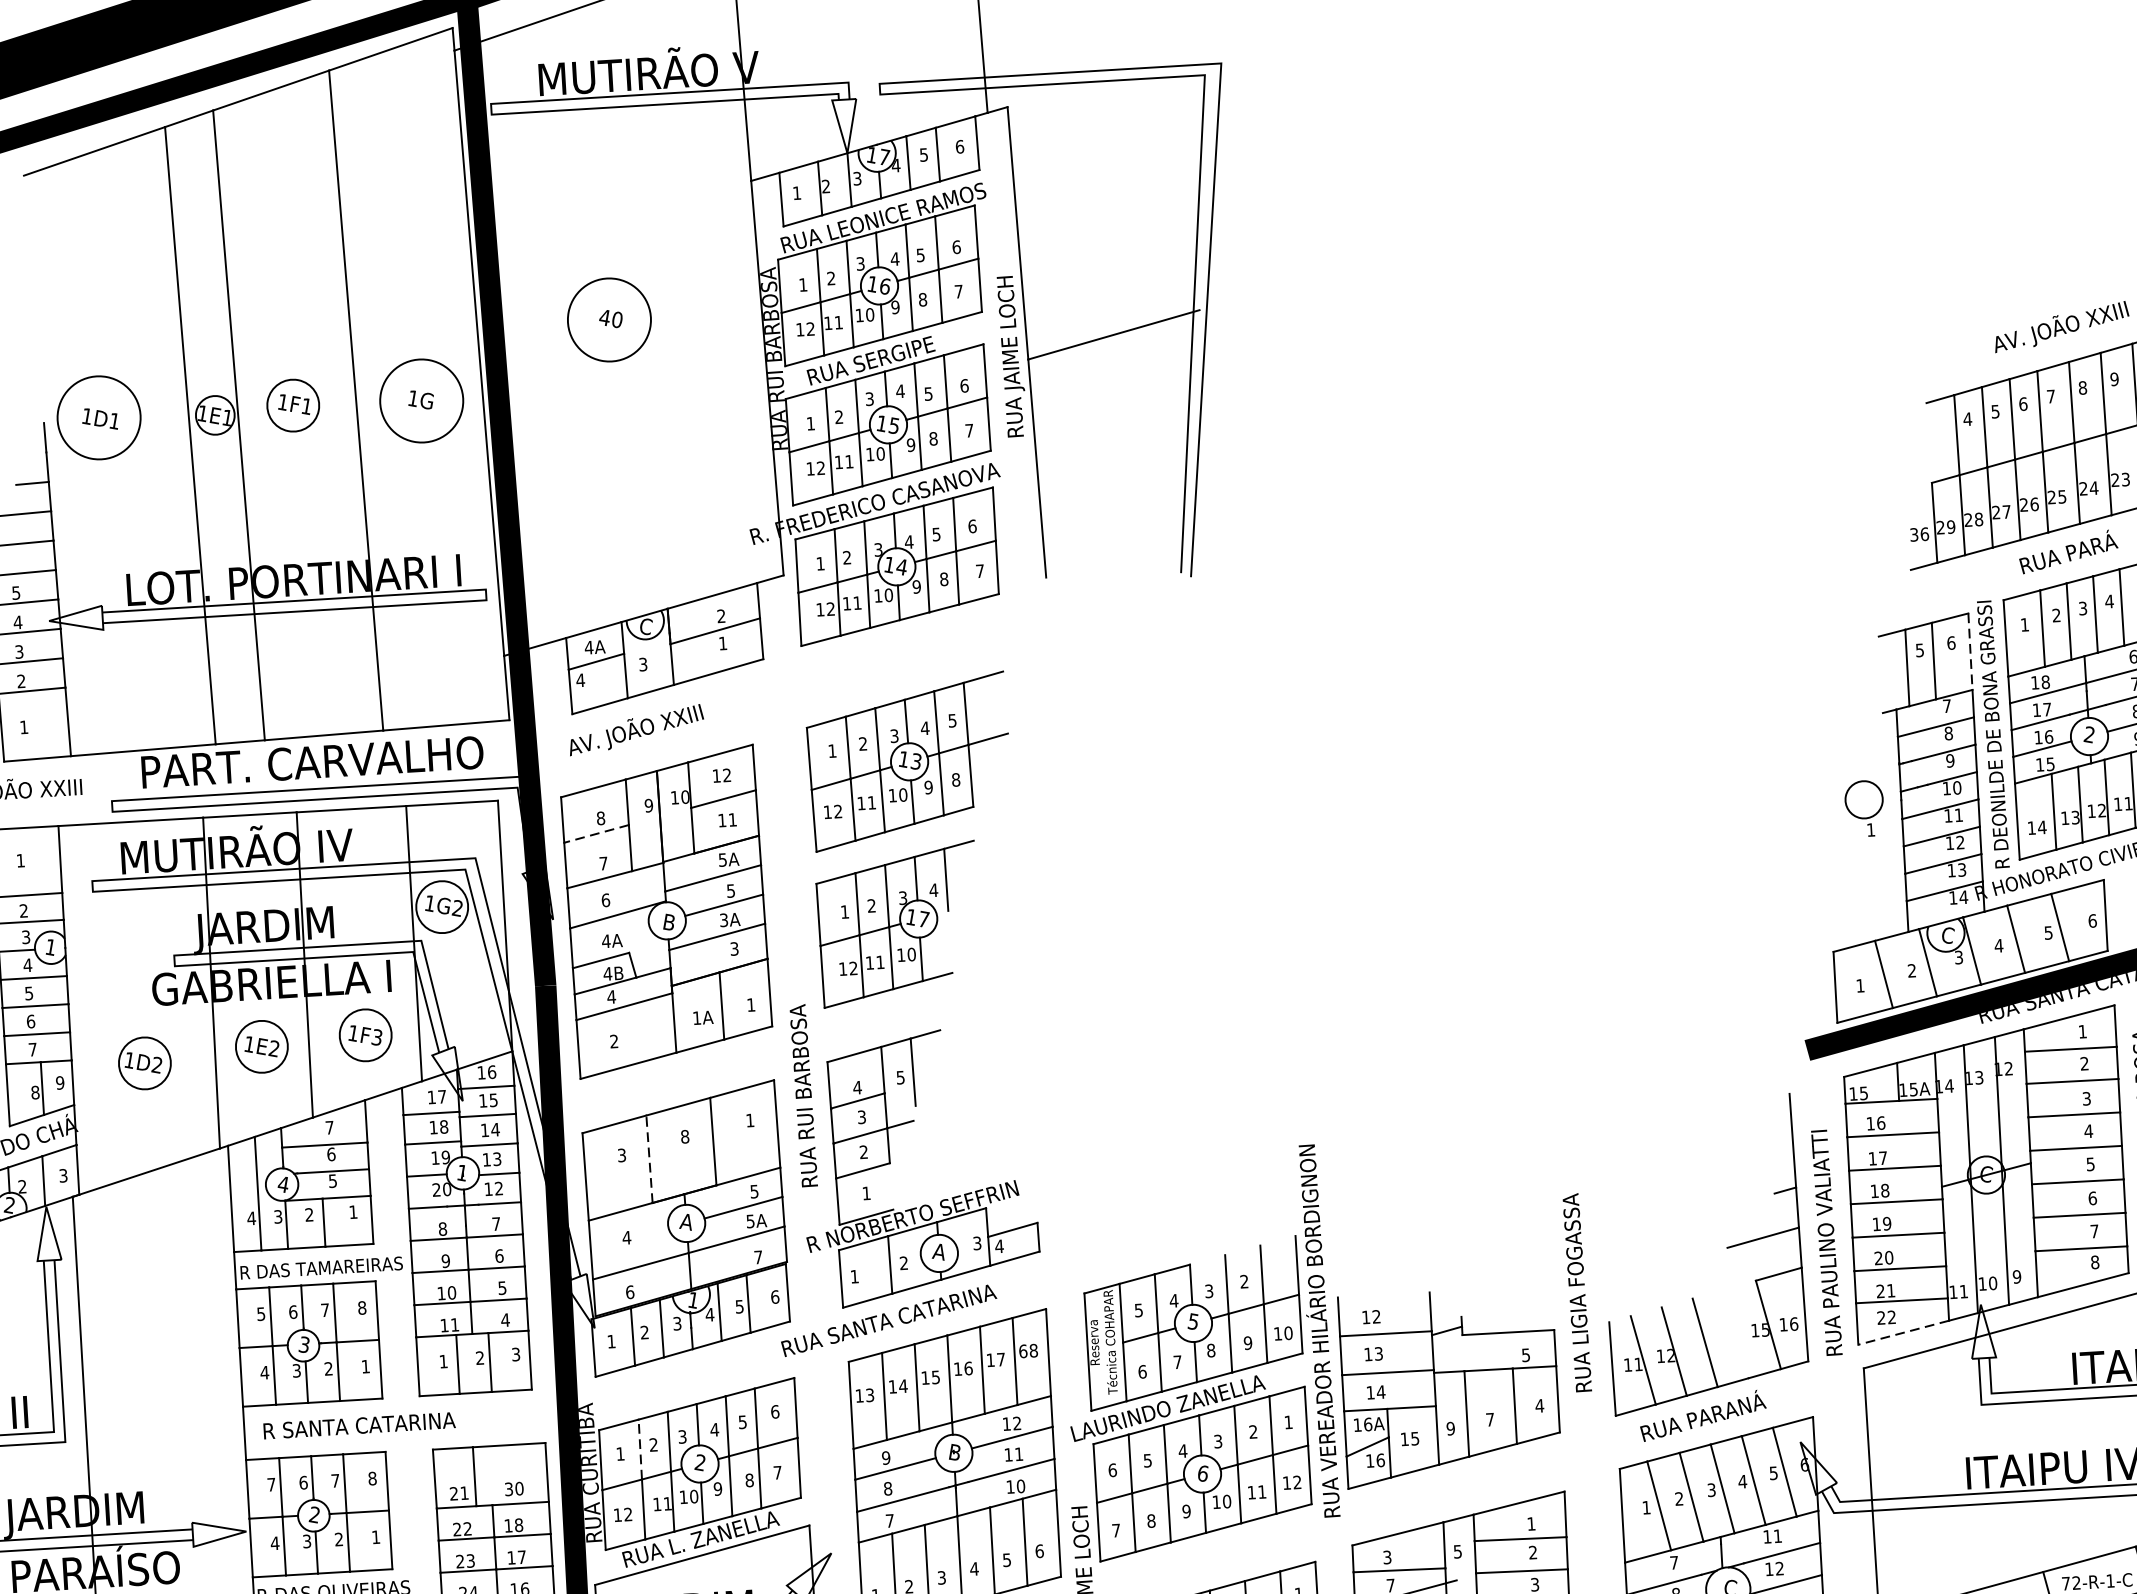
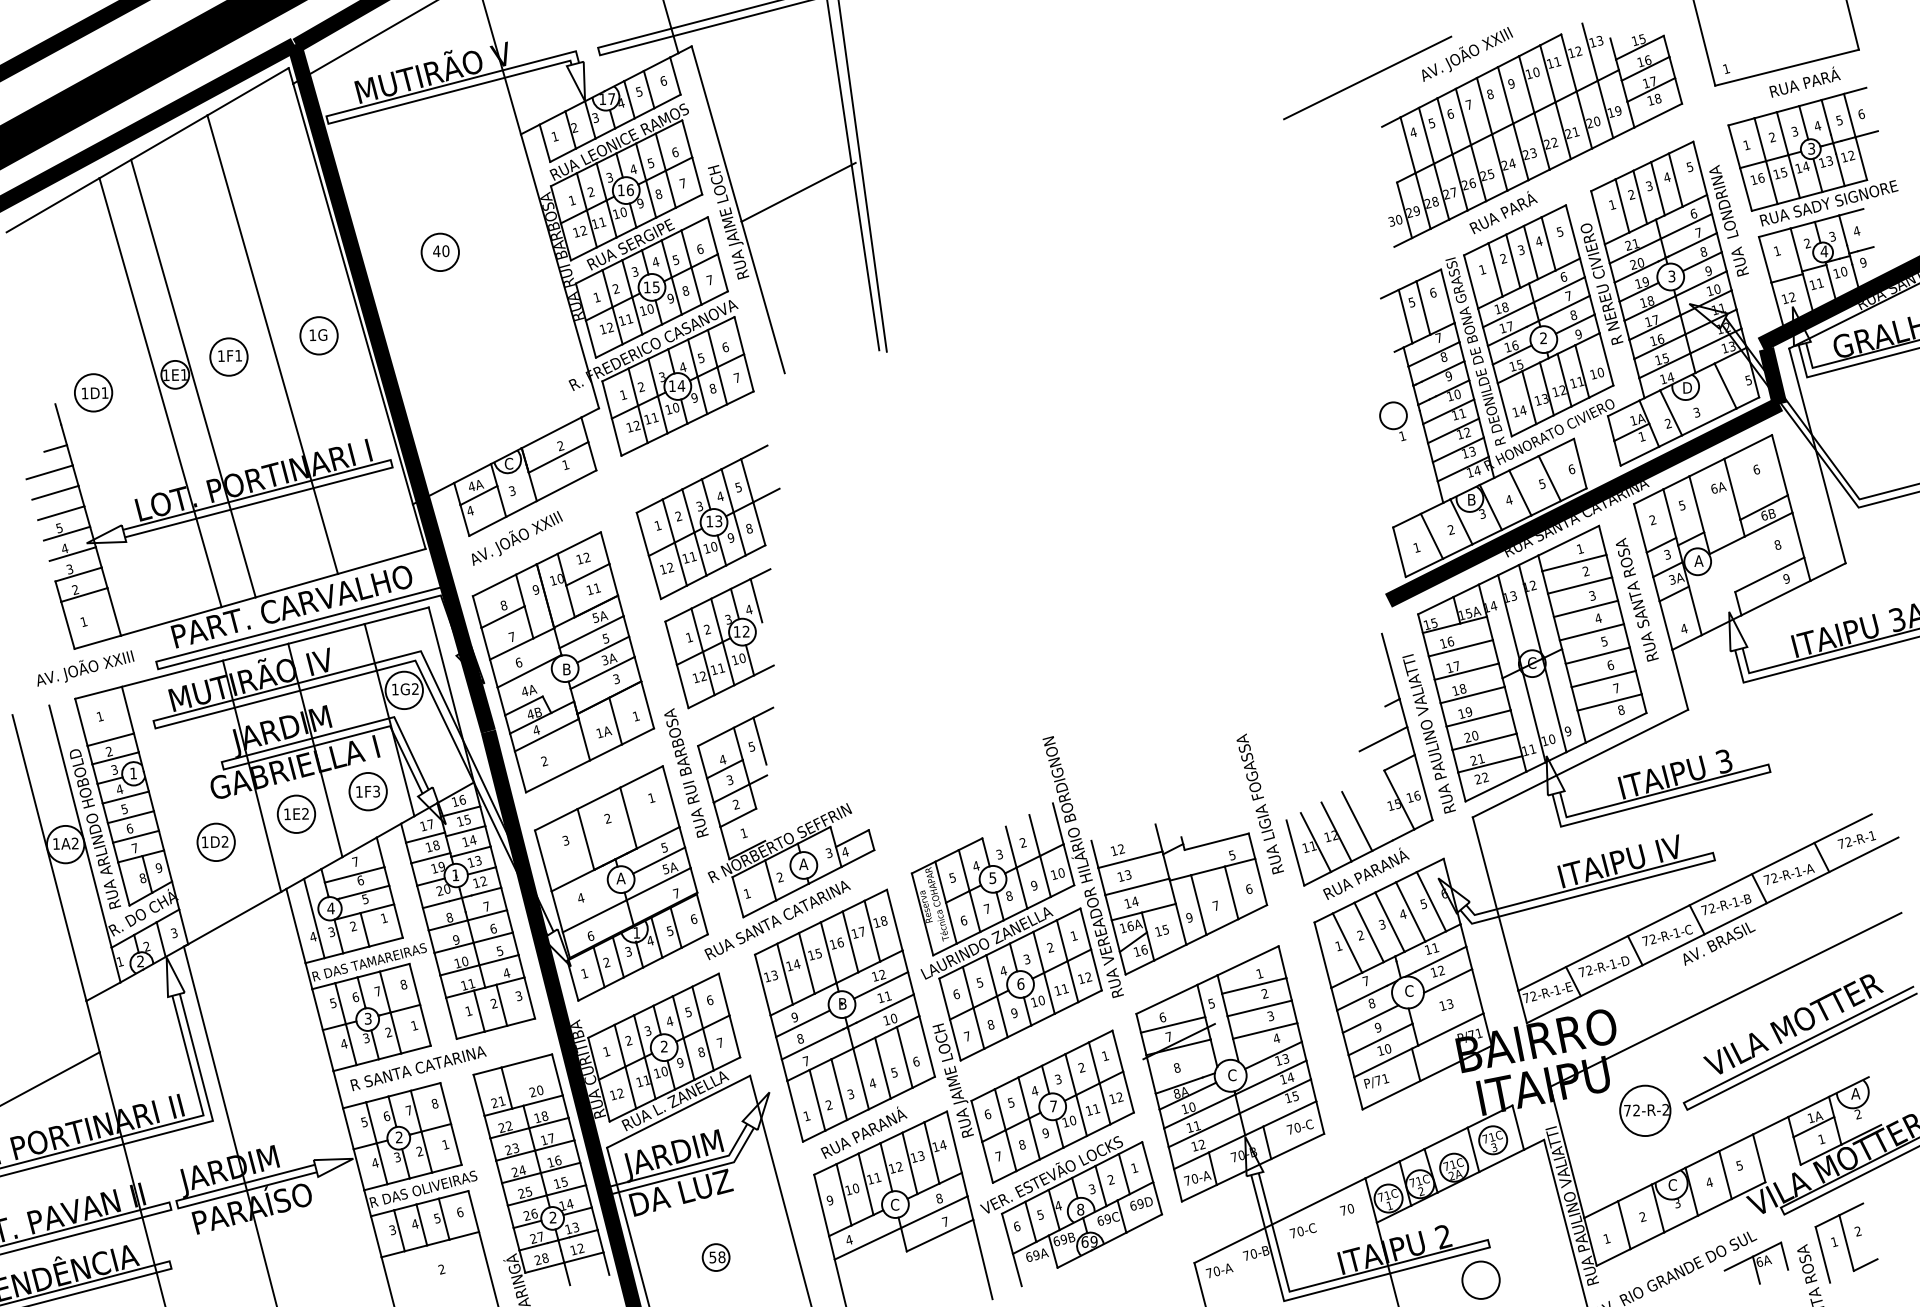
circle: (608, 319) -> (439, 252), size x0.62
line: (1919, 331) -> (1367, 77), added
circle: (421, 400) -> (318, 335), size x0.62
circle: (99, 417) -> (93, 392), size x0.62
text: (1925, 532) -> (1399, 218), 36 -> 30
line: (1969, 651) -> (1447, 296), dashed -> solid
line: (595, 834) -> (502, 617), dashed -> solid
text: (923, 918) -> (745, 631), 17 -> 12
text: (1947, 934) -> (1471, 499), C -> B
text: (684, 1136) -> (607, 818), 8 -> 2
line: (648, 1159) -> (585, 839), dashed -> solid
line: (1903, 1332) -> (1495, 786), dashed -> solid
text: (1022, 1350) -> (876, 922), 68 -> 18
text: (1540, 1405) -> (1249, 888), 4 -> 6
line: (641, 1449) -> (620, 1045), dashed -> solid
text: (270, 1484) -> (363, 1122), 7 -> 5
text: (508, 1489) -> (532, 1092), 30 -> 20
text: (1387, 1557) -> (1162, 1017), 3 -> 6

